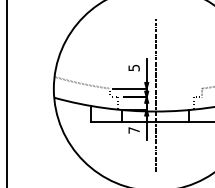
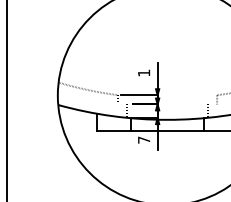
text: (134, 67) -> (144, 72), 5 -> 1
line: (155, 95) -> (167, 102), removed

